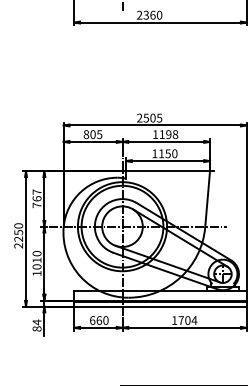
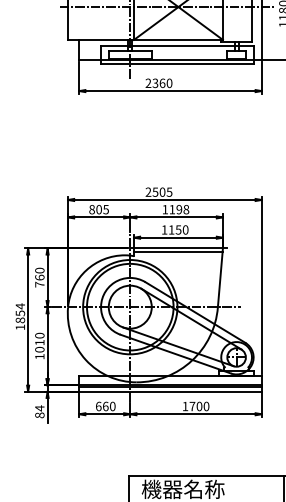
line: (168, 174) -> (178, 251), added
text: (36, 192) -> (39, 270), 767 -> 760
text: (18, 235) -> (20, 316), 2250 -> 1854
text: (194, 320) -> (206, 406), 1704 -> 1700

